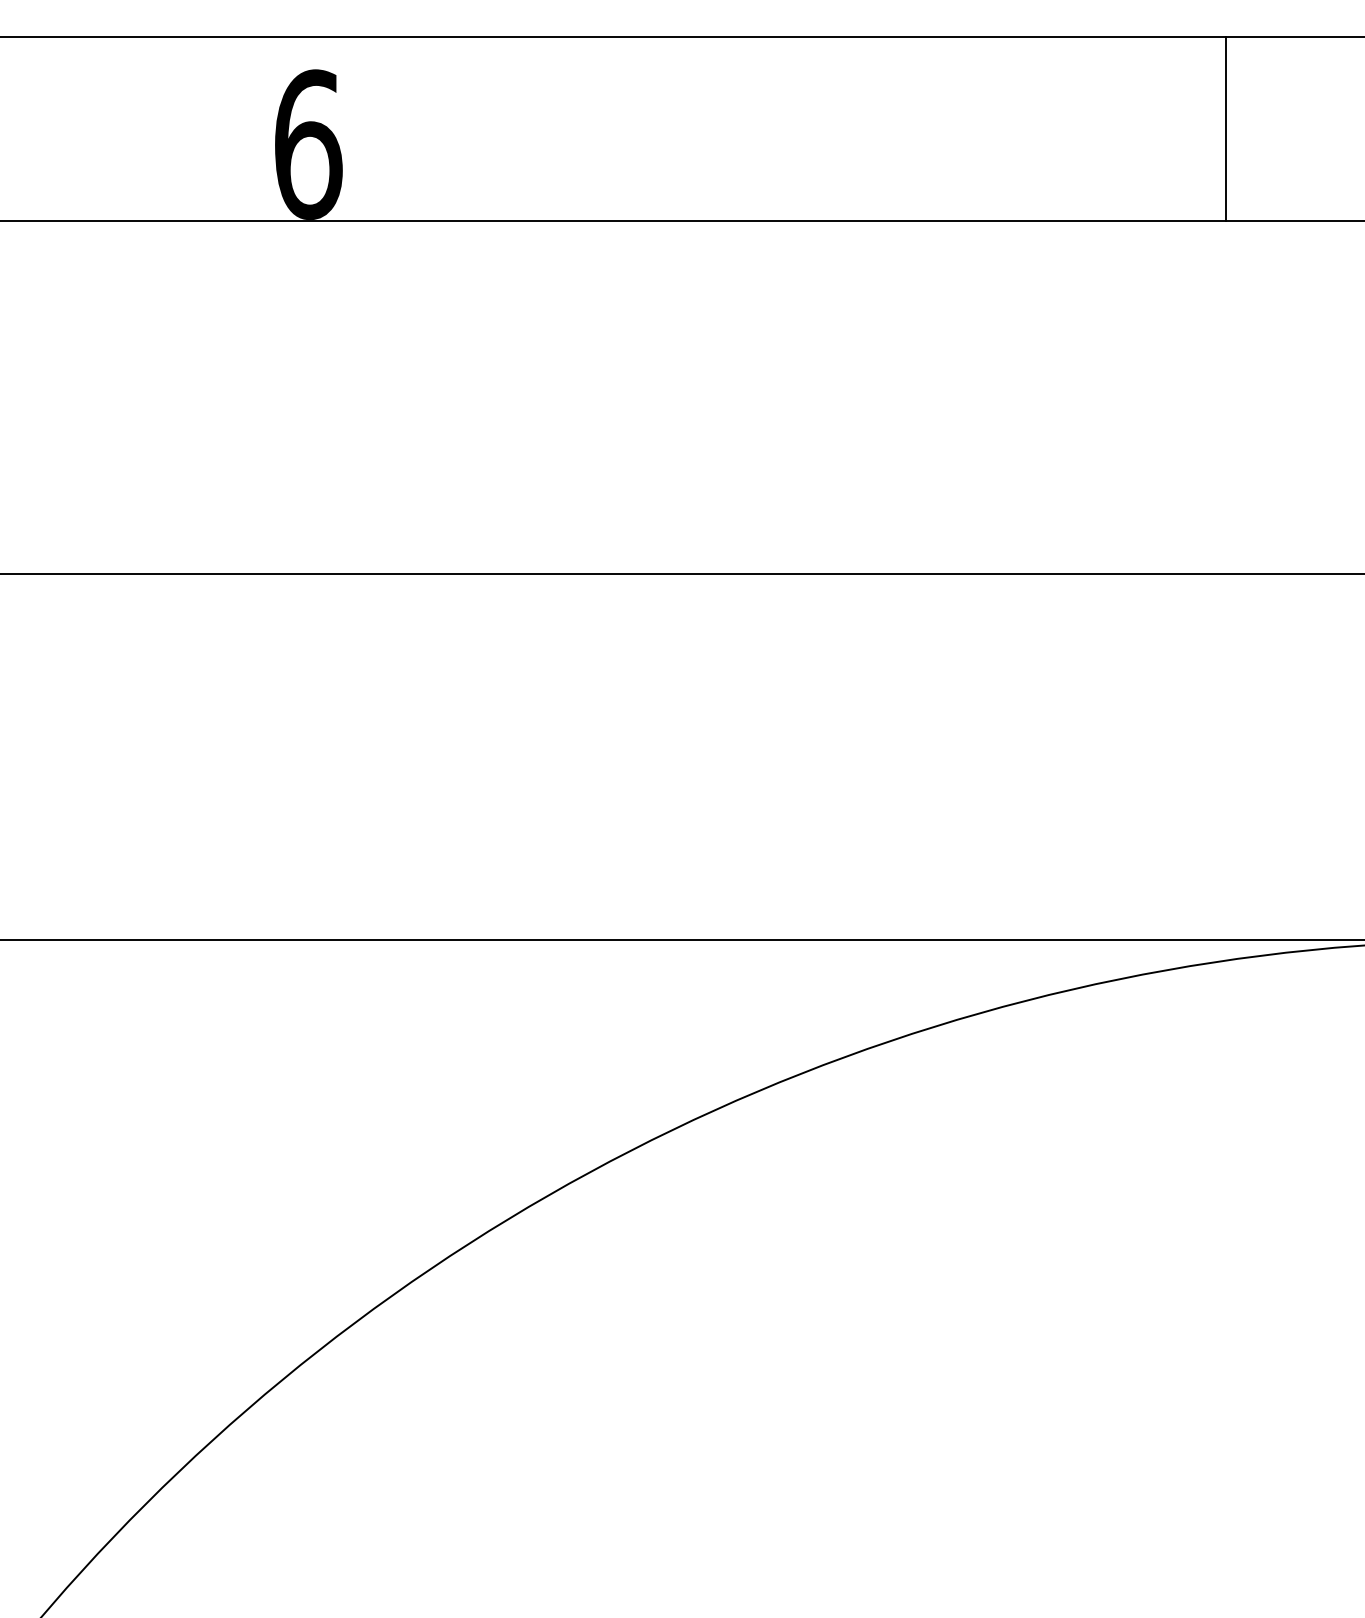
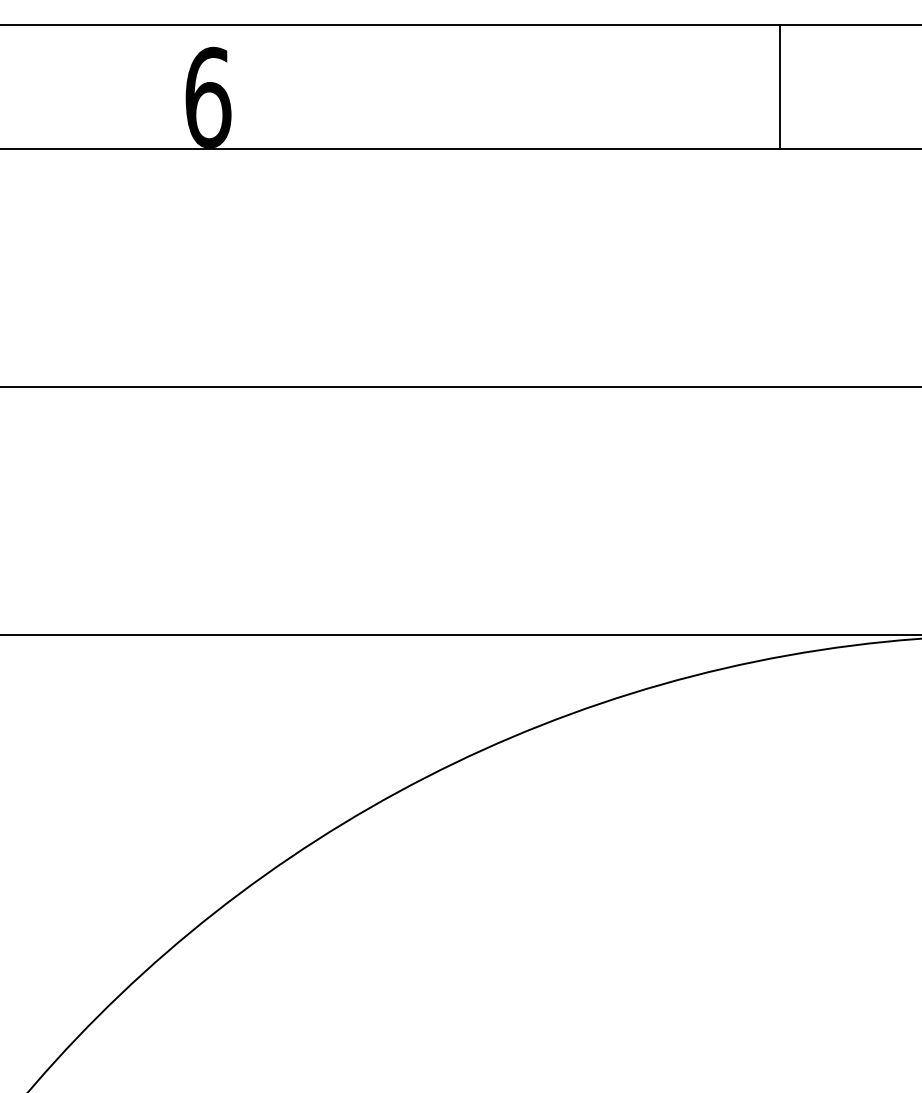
line: (1226, 129) -> (780, 87), moved

